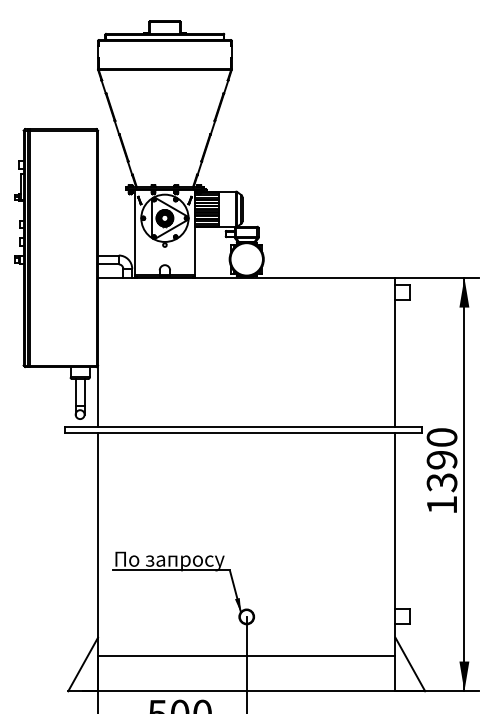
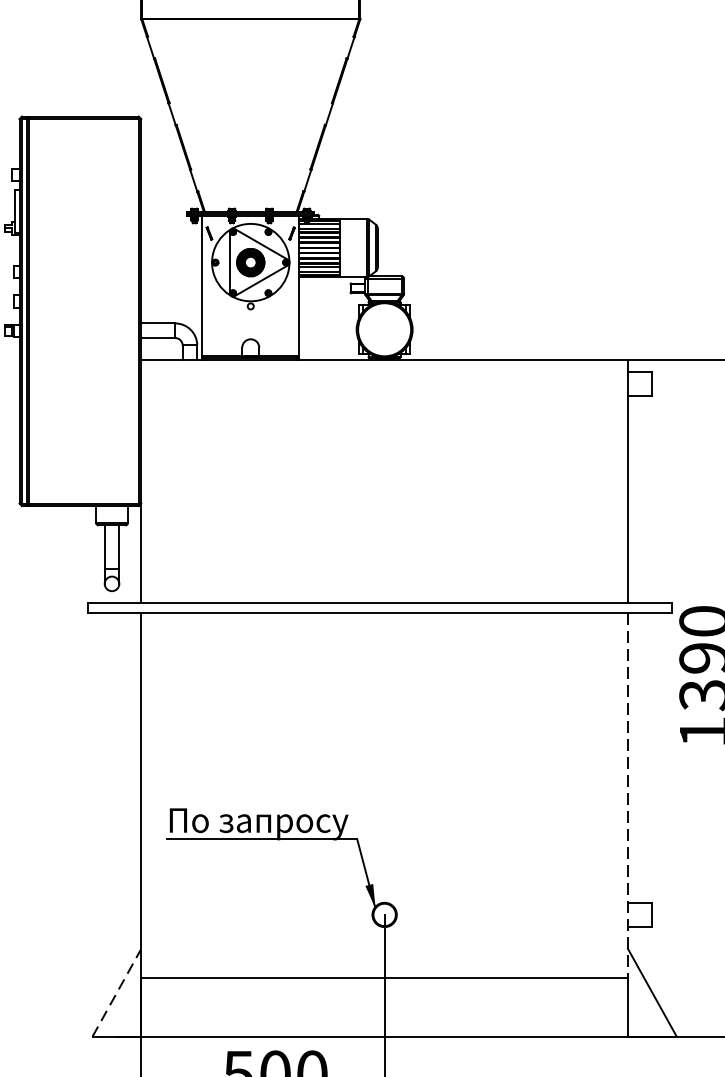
line: (395, 544) -> (628, 796), solid -> dashed
line: (83, 664) -> (117, 992), solid -> dashed

